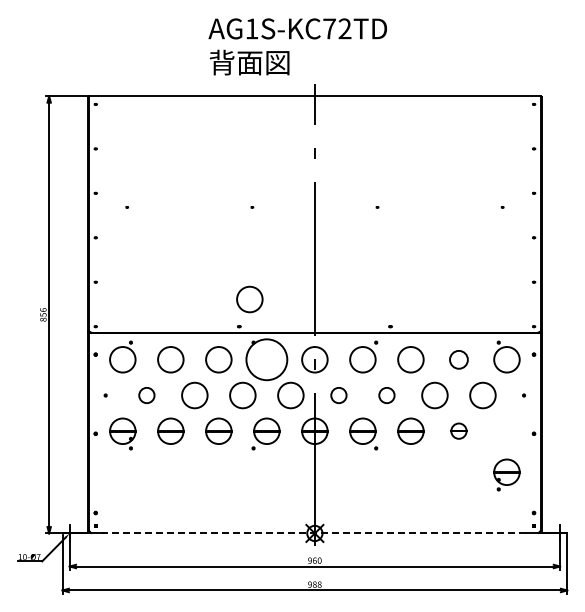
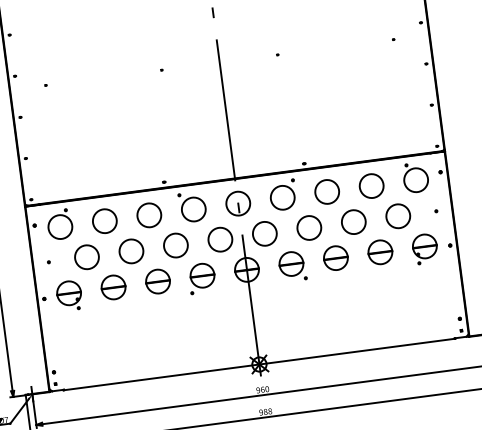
circle: (249, 299) -> (170, 155), removed
circle: (266, 359) -> (193, 209), size x0.62
circle: (458, 359) -> (371, 185), size x1.43
circle: (146, 395) -> (86, 257), size x1.67
circle: (338, 395) -> (264, 233), size x1.67
circle: (386, 395) -> (308, 228), size x1.67
part: (458, 430) -> (379, 251), size x1.67
part: (506, 474) -> (424, 248), moved
line: (314, 533) -> (259, 364), dashed -> solid

